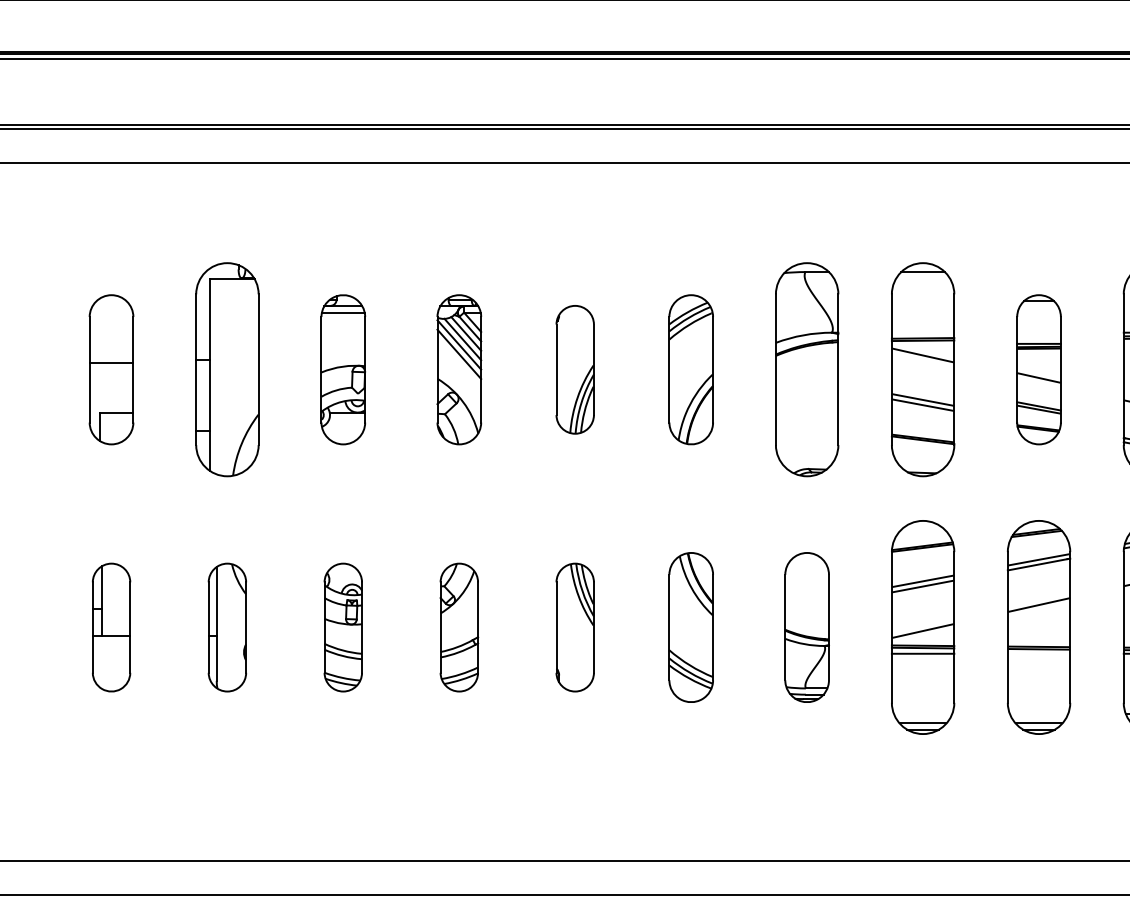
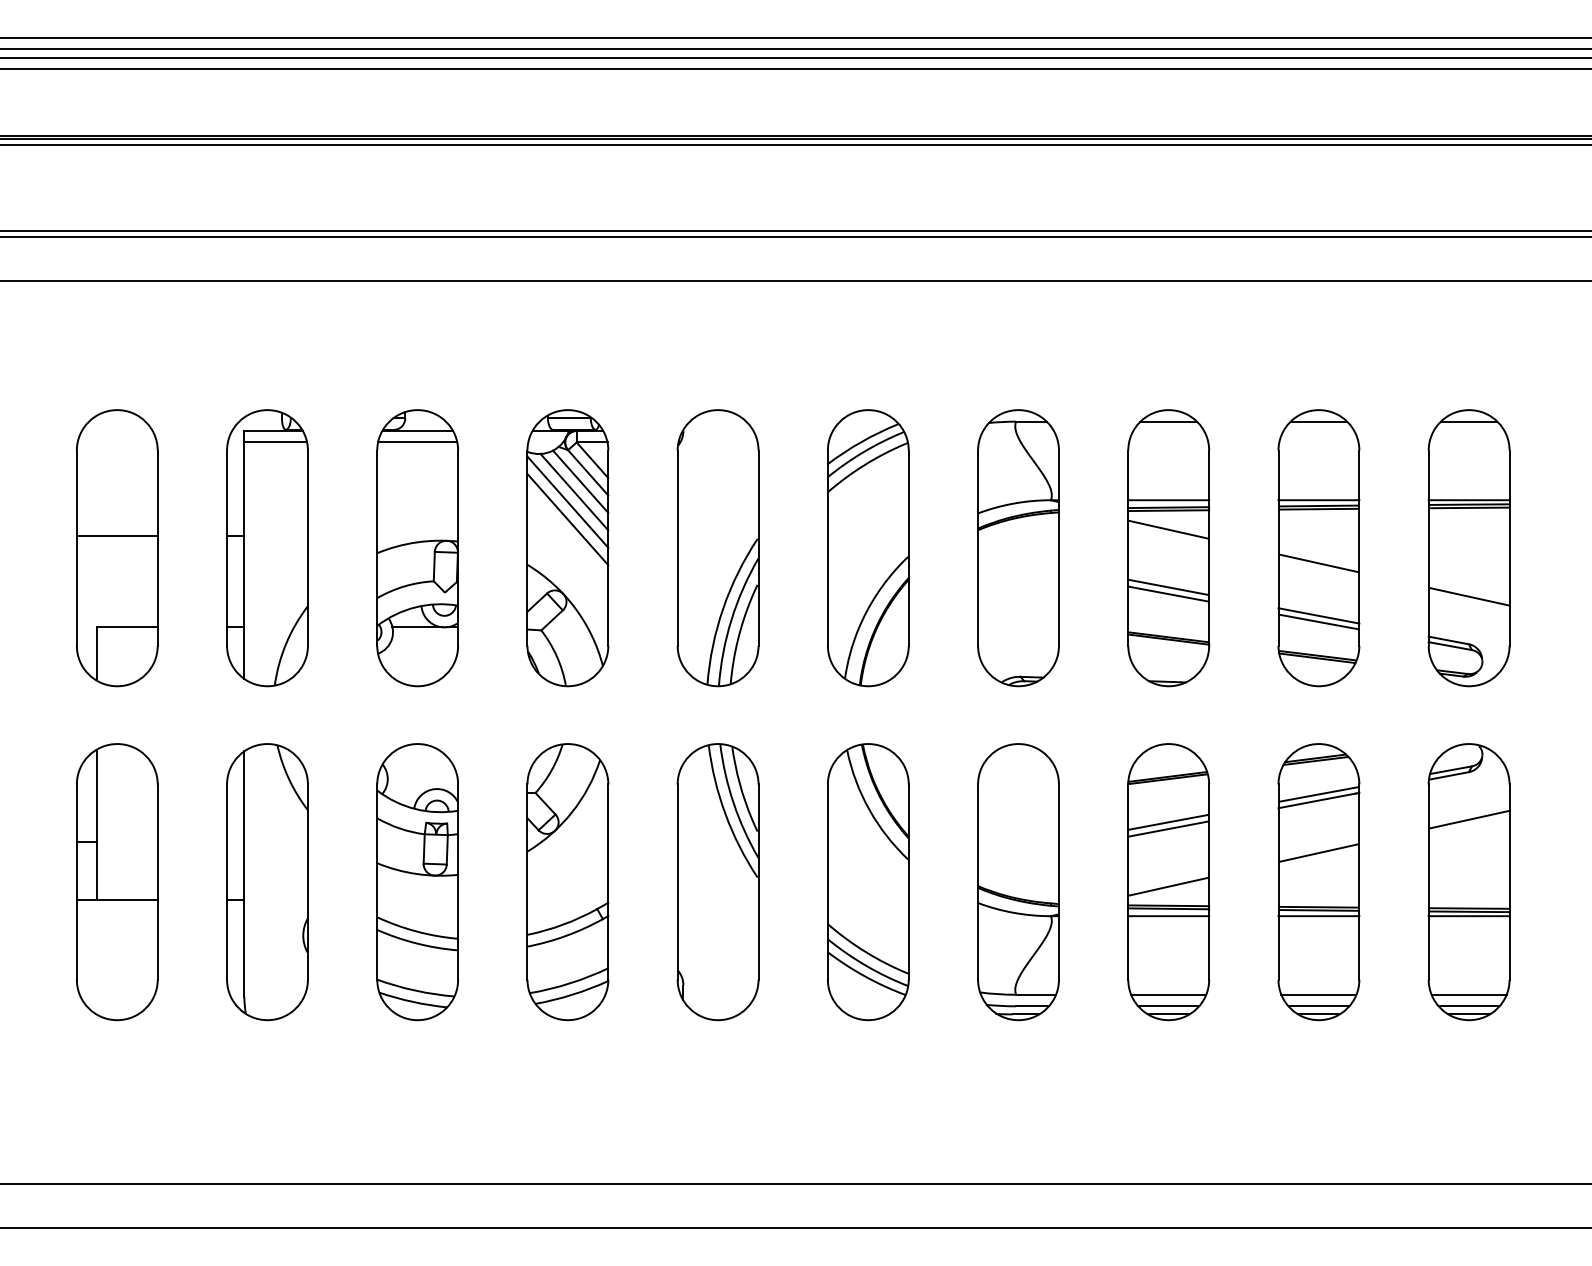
line: (233, 288) -> (275, 442), added
line: (922, 332) -> (1168, 500), added
part: (111, 369) -> (117, 548), size x1.43
part: (343, 369) -> (417, 548), size x1.43
part: (459, 369) -> (567, 548), size x1.43
part: (574, 369) -> (717, 548), size x1.67
part: (691, 369) -> (868, 548), size x1.43
part: (1038, 369) -> (1318, 548), size x1.43
part: (111, 627) -> (117, 882), size x1.67
part: (227, 627) -> (267, 882), size x1.67
part: (343, 627) -> (417, 882), size x1.67
part: (459, 627) -> (567, 882), size x1.67
part: (574, 627) -> (717, 882), size x1.67
part: (691, 627) -> (868, 882), size x1.43
part: (807, 627) -> (1018, 882), size x1.43
line: (1038, 654) -> (1318, 916), added
line: (922, 714) -> (1168, 994), added
line: (1038, 714) -> (1318, 994), added

